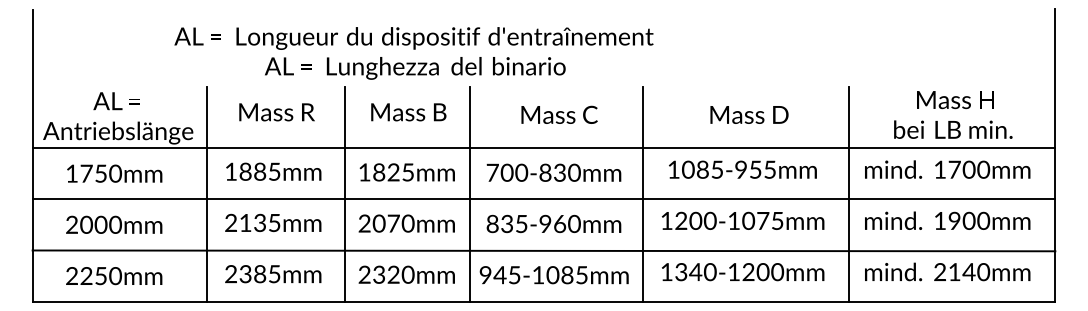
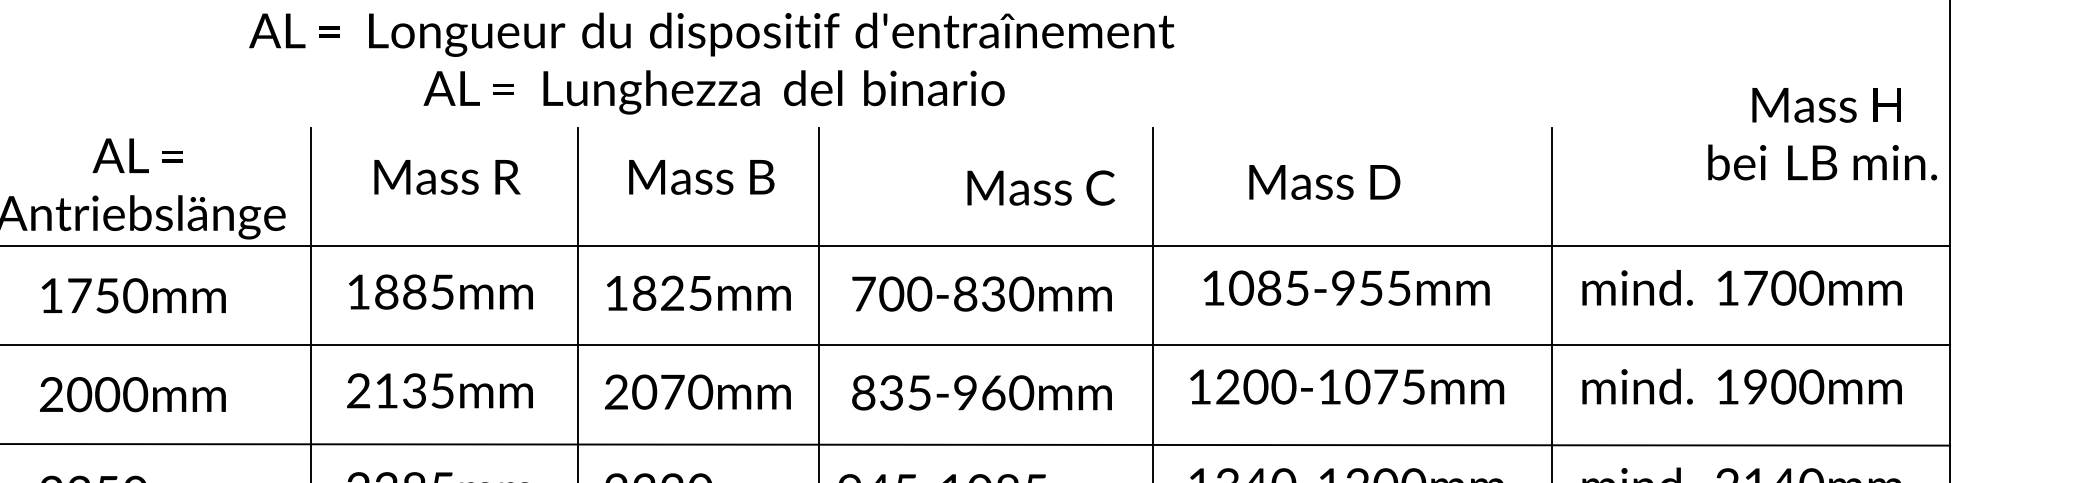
text: (559, 114) -> (1040, 187), moved
text: (749, 114) -> (1324, 181), moved
text: (953, 114) -> (1822, 133), moved

